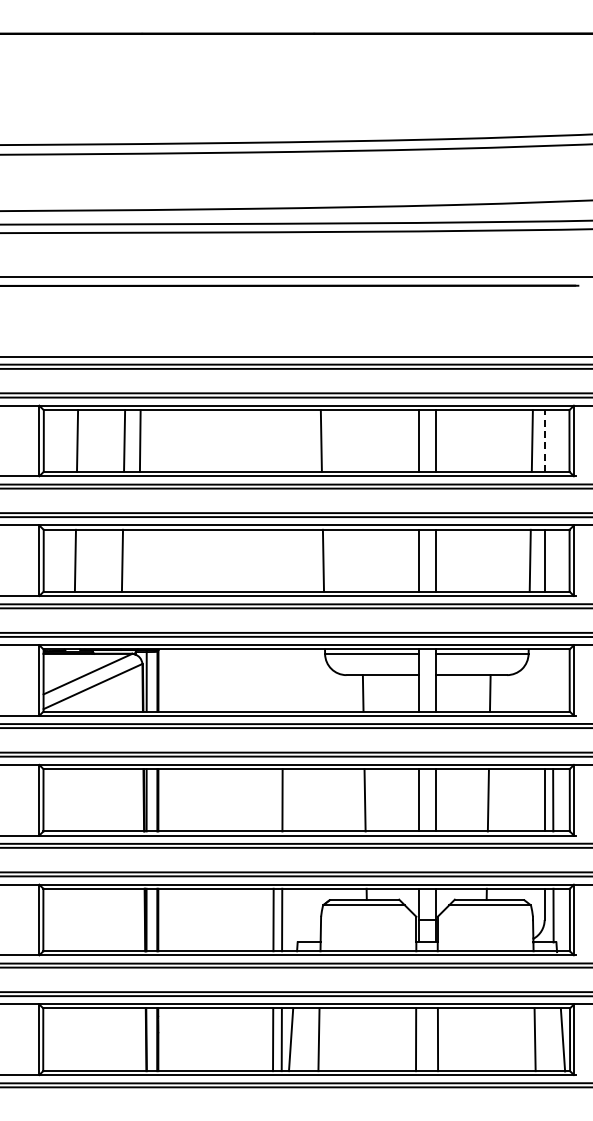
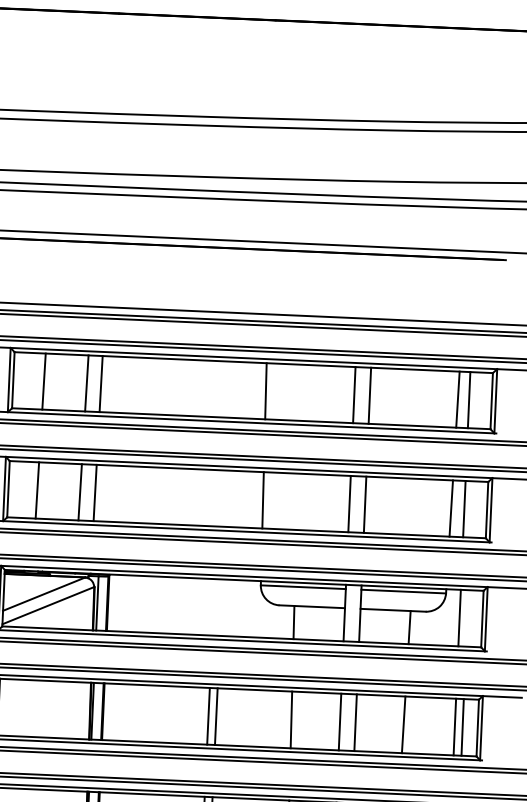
line: (544, 441) -> (468, 400), dashed -> solid
line: (138, 560) -> (94, 492), added
line: (544, 680) -> (459, 618), added
line: (273, 800) -> (208, 716), added

